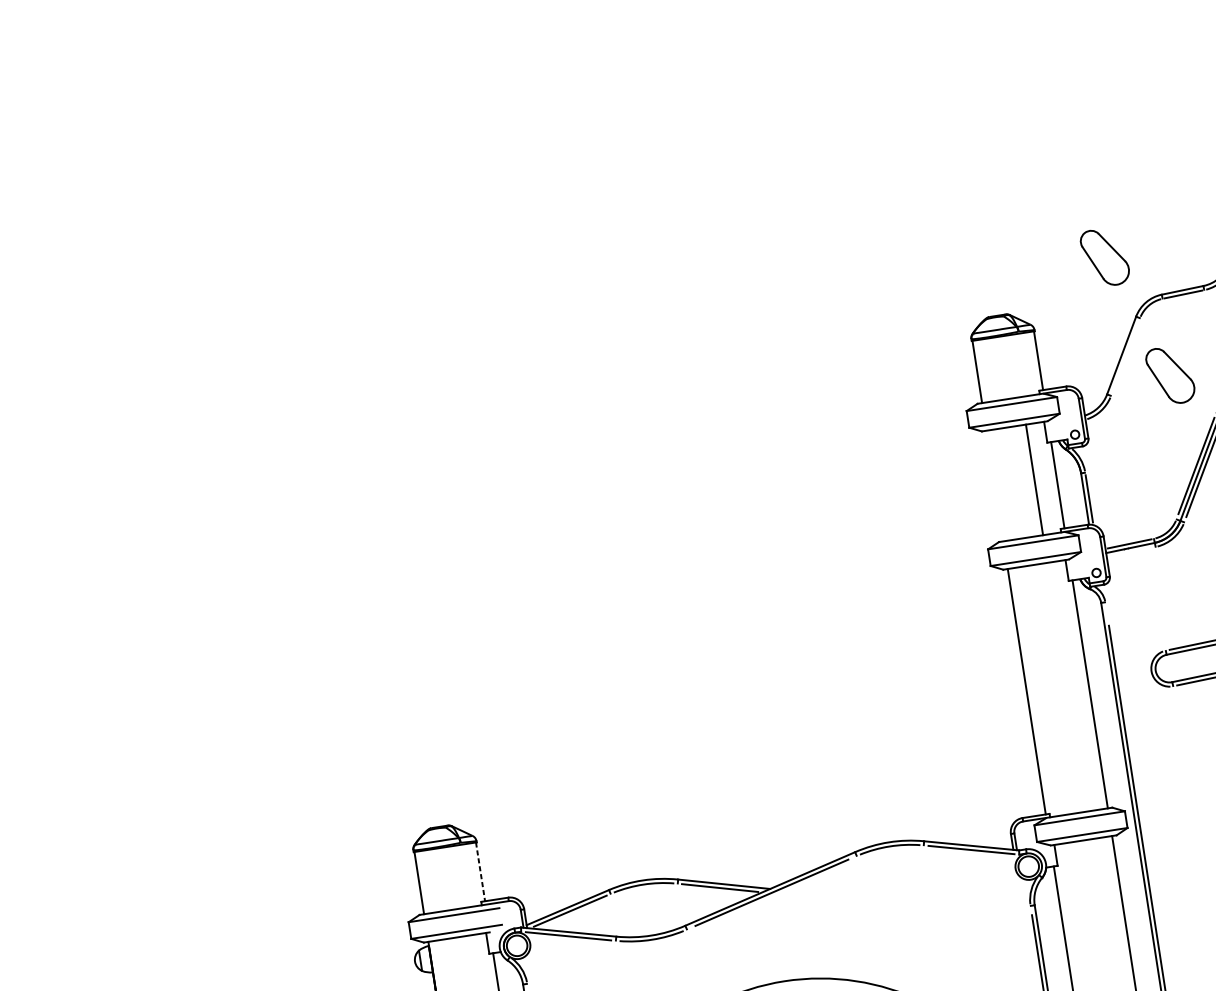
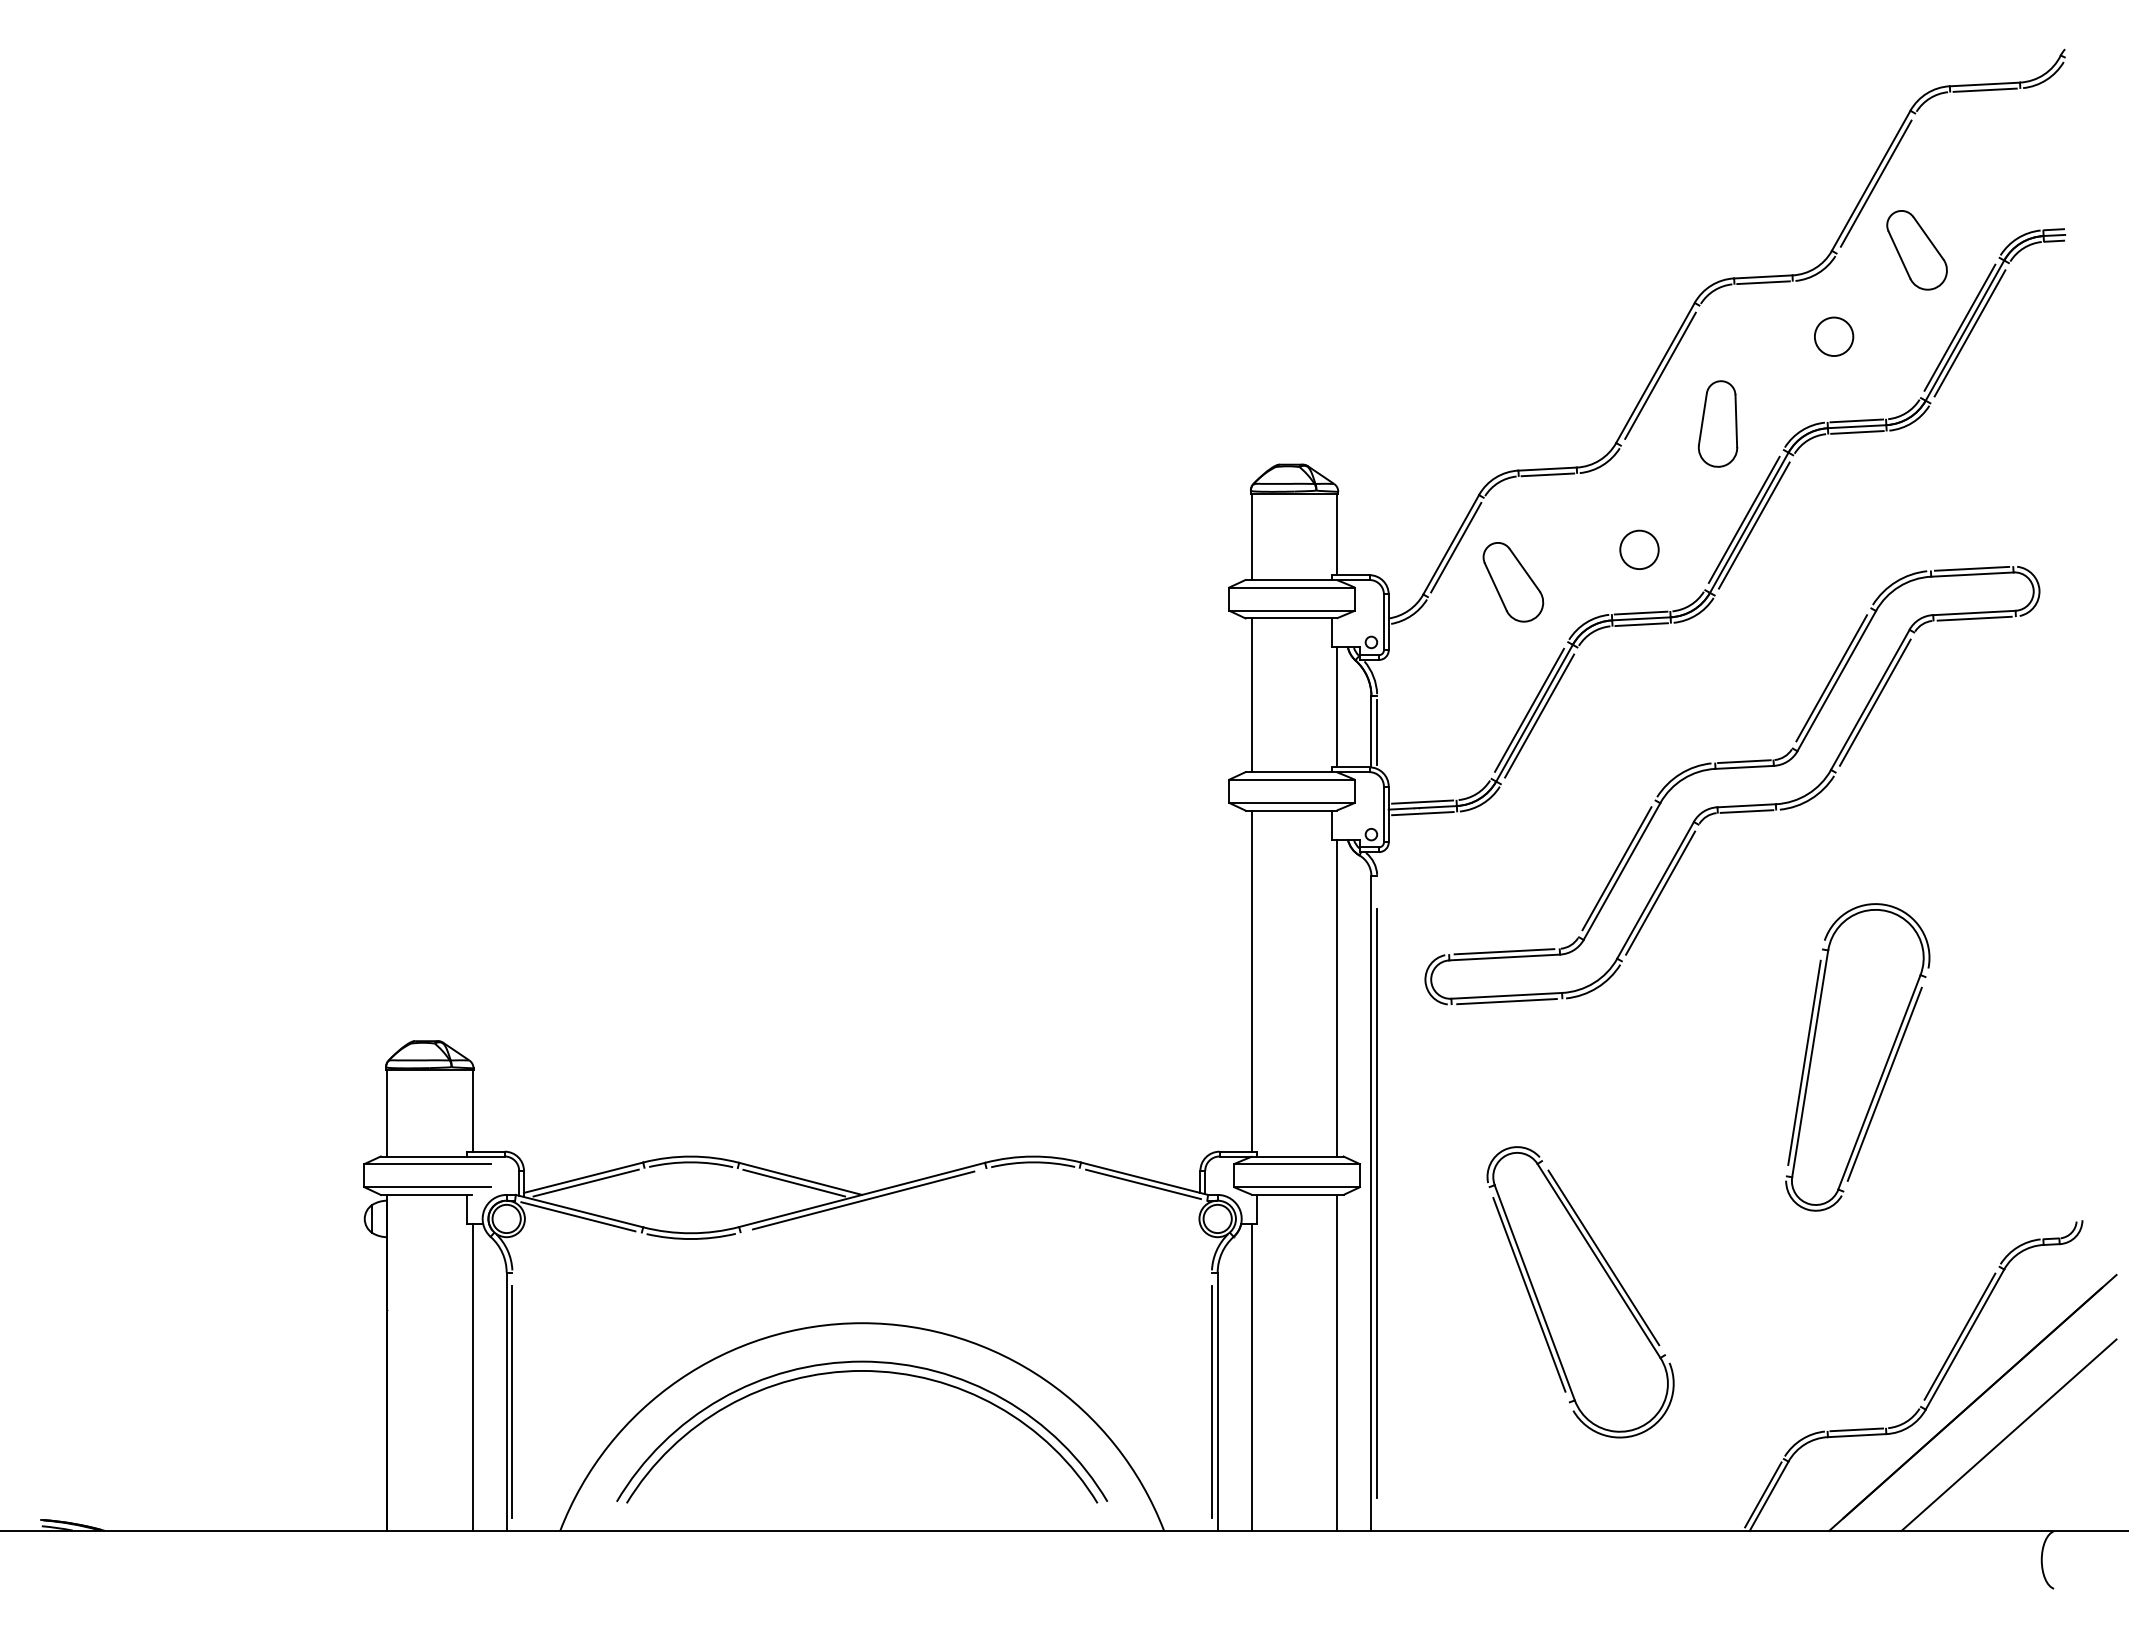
part: (1105, 257) -> (1449, 408), removed
line: (1125, 356) -> (1456, 547), added
line: (1034, 480) -> (1251, 695), moved
line: (1130, 552) -> (1422, 813), added
line: (480, 871) -> (472, 1110), dashed -> solid

